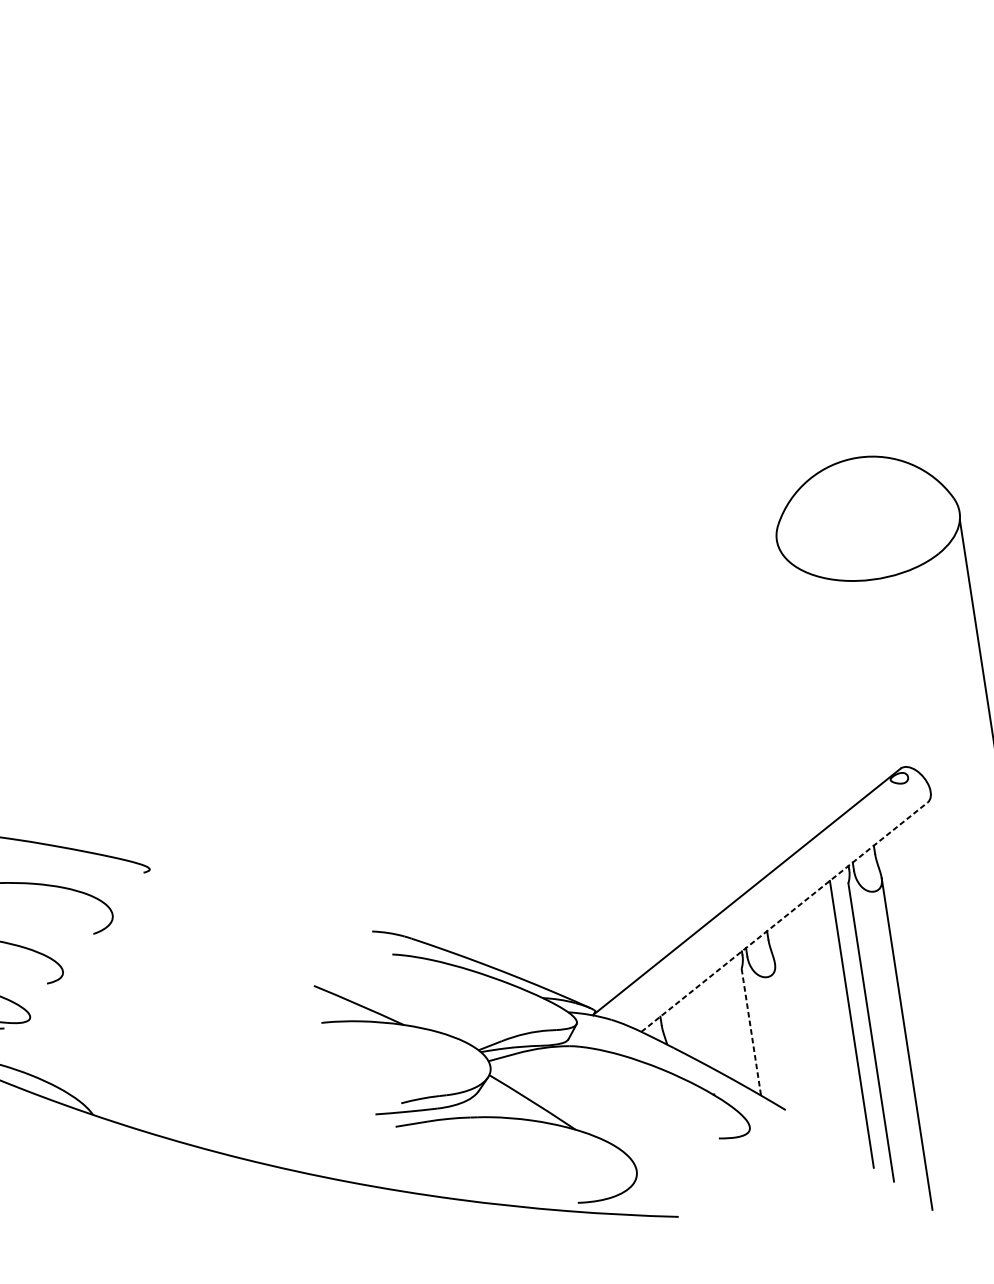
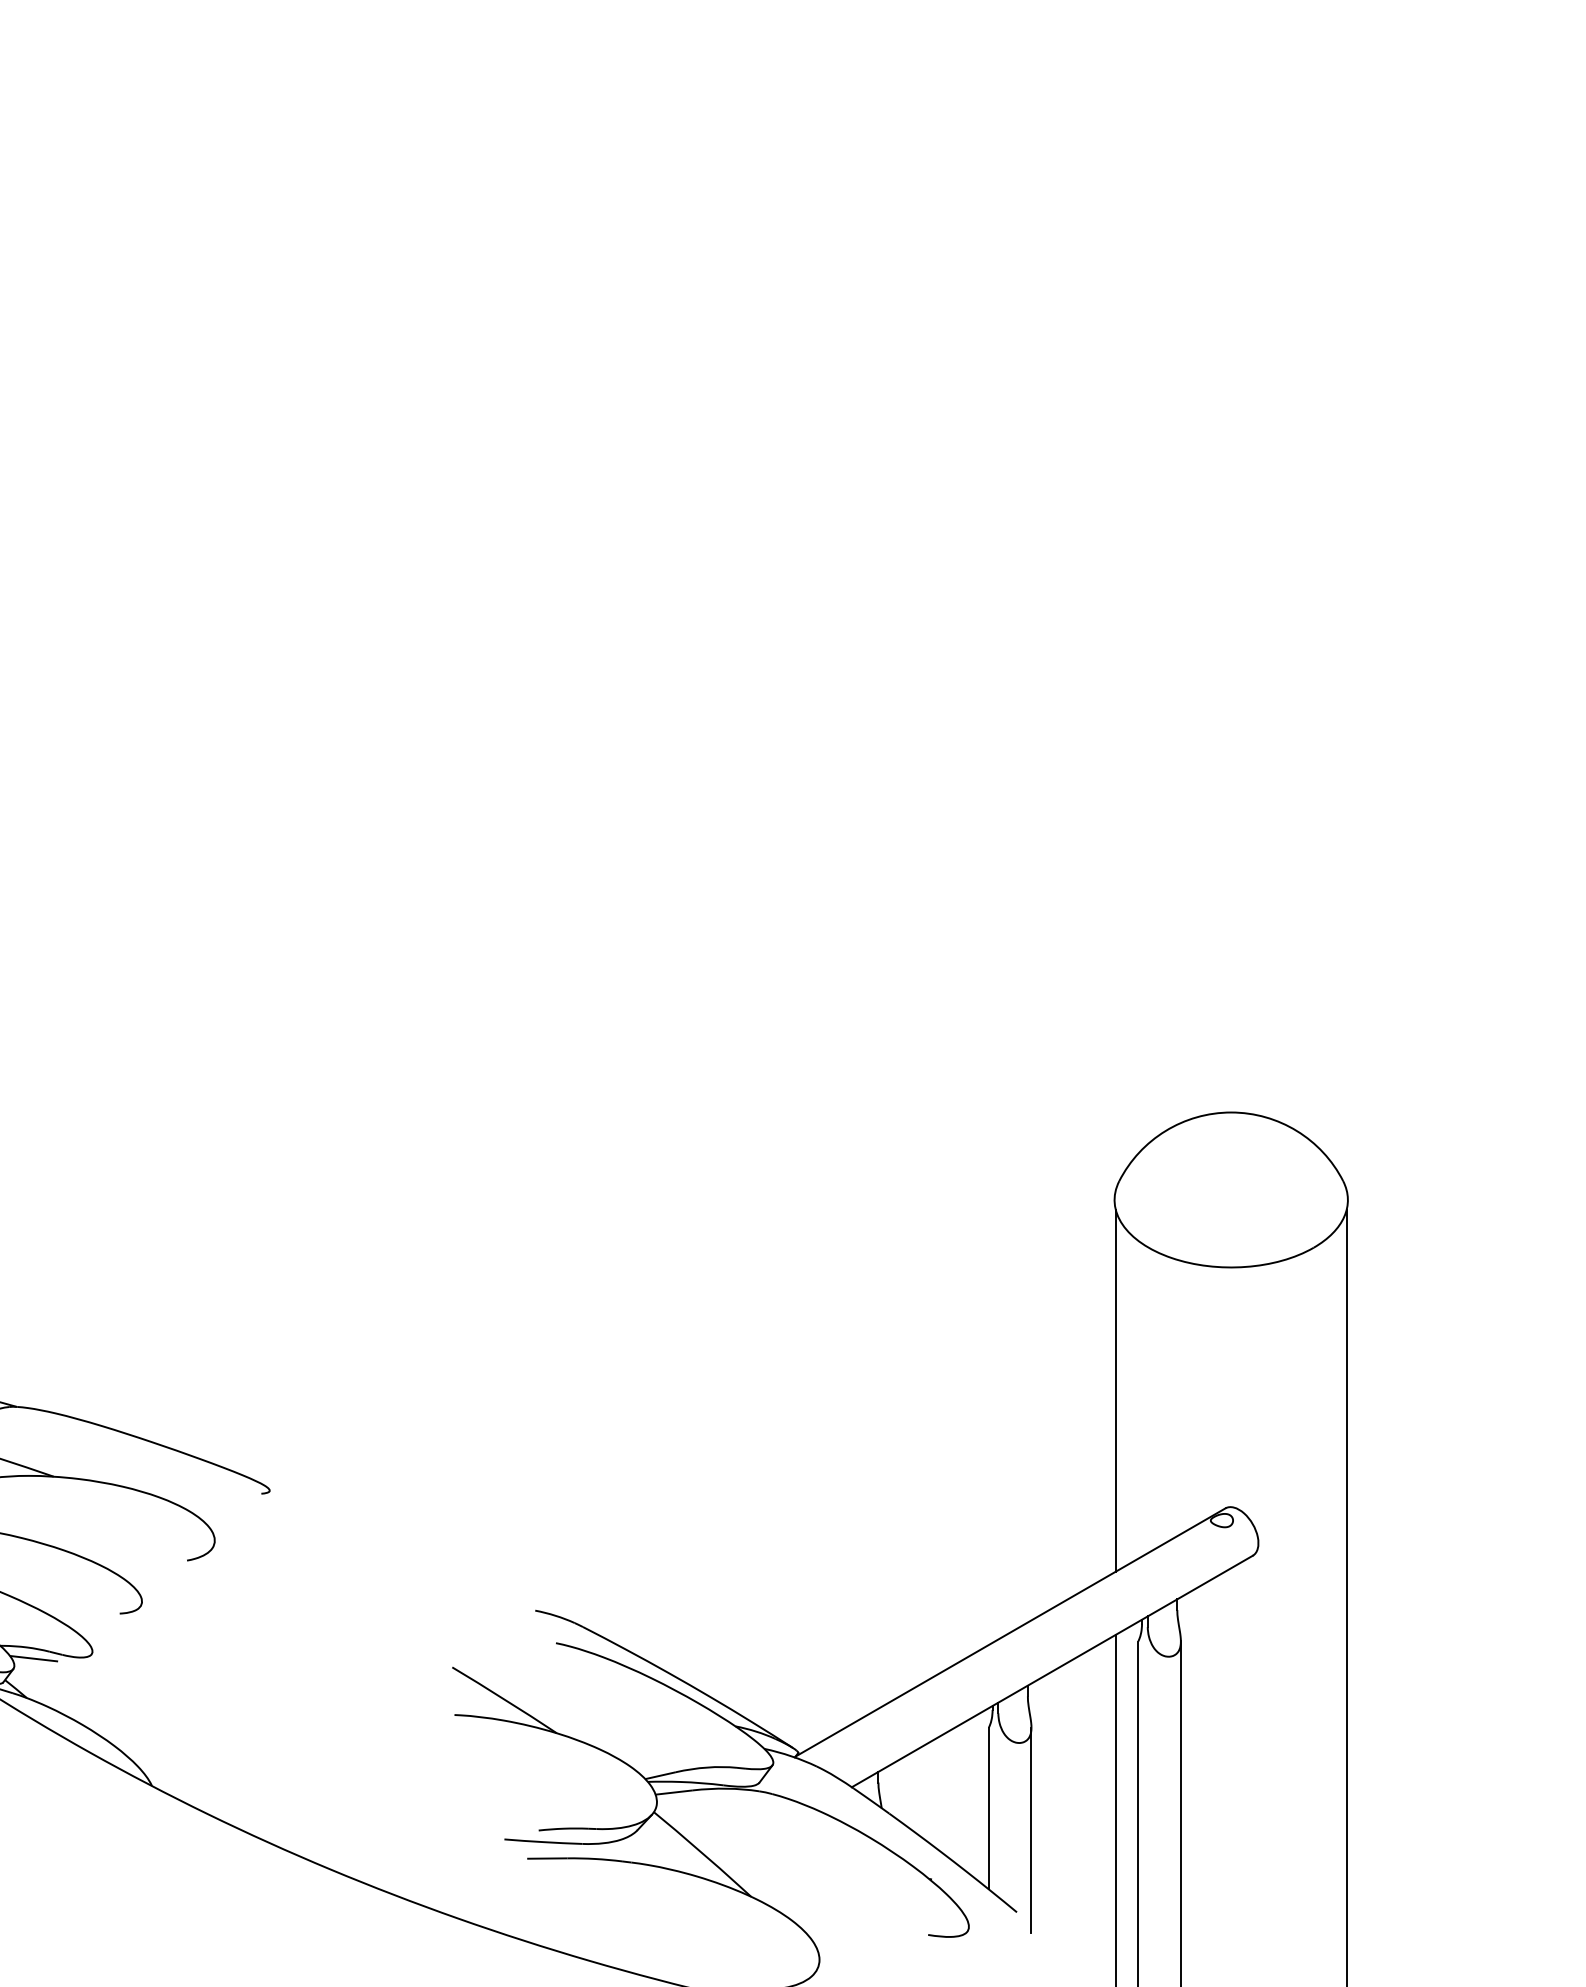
line: (800, 689) -> (1115, 1390), added
line: (784, 917) -> (1052, 1671), dashed -> solid
line: (751, 1032) -> (988, 1808), dashed -> solid
line: (787, 1044) -> (1031, 1830), added

